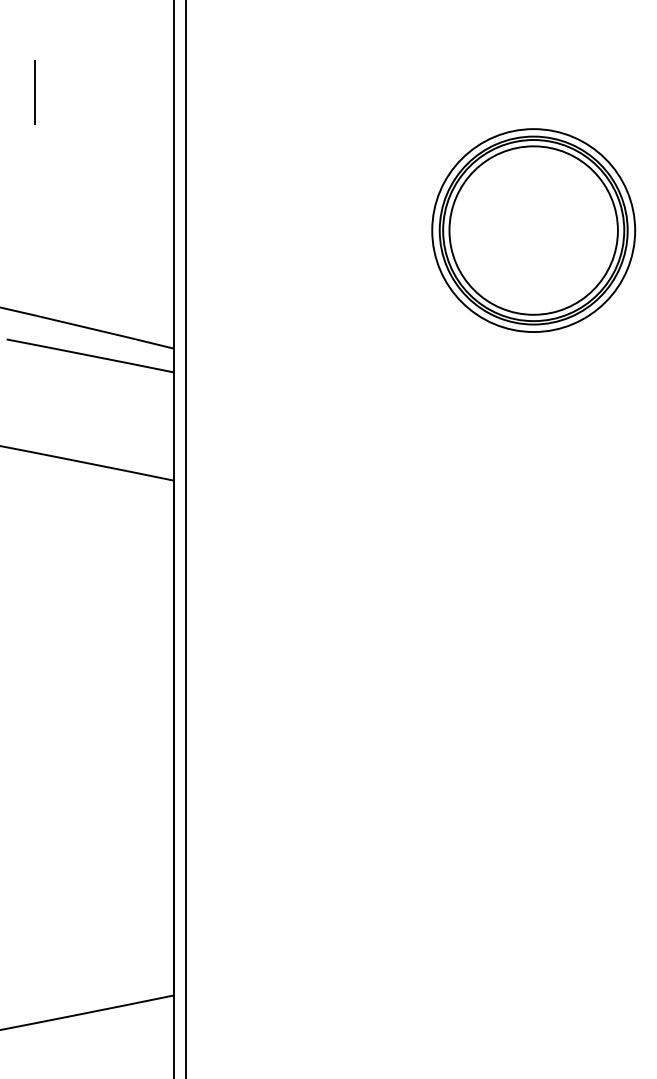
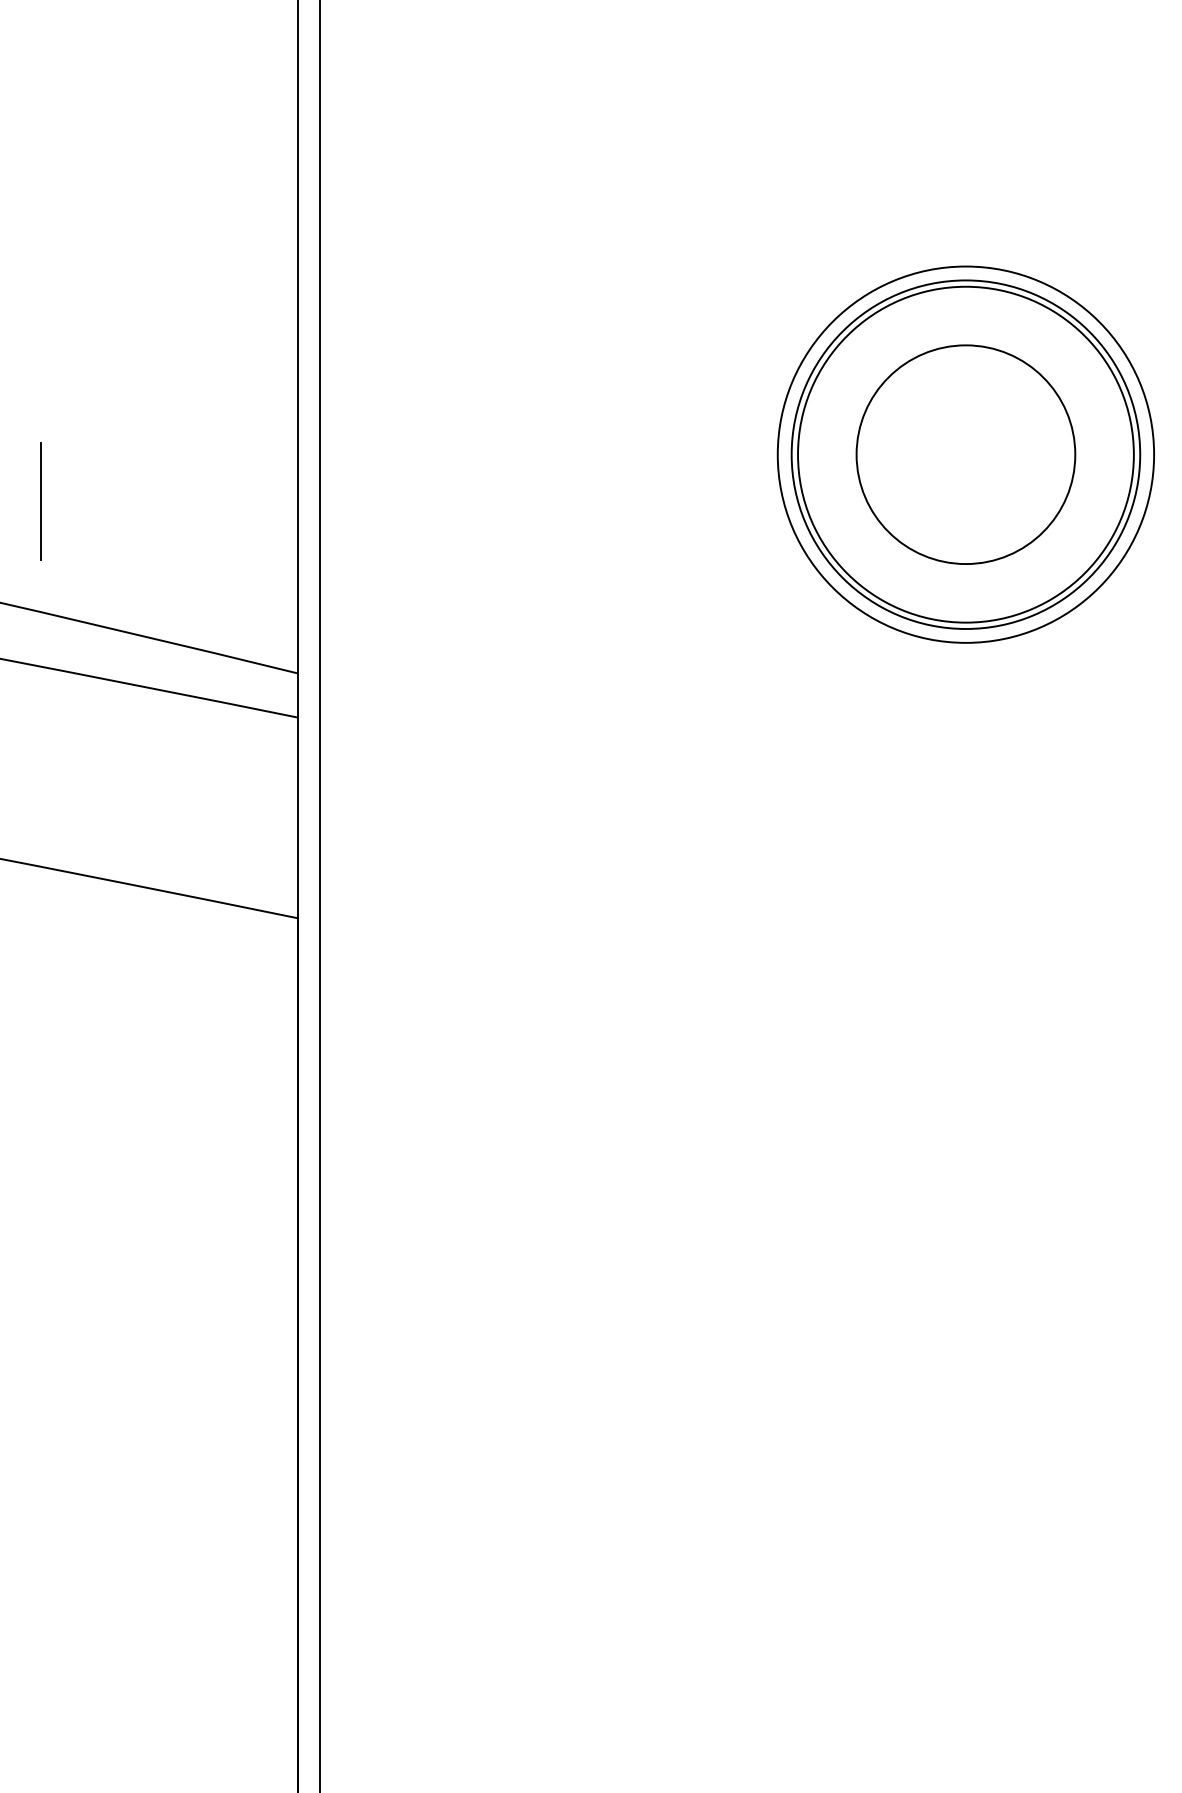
line: (34, 92) -> (40, 500), moved
circle: (533, 230) -> (965, 454), size x0.7

